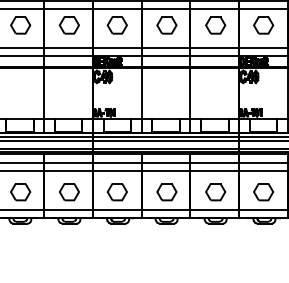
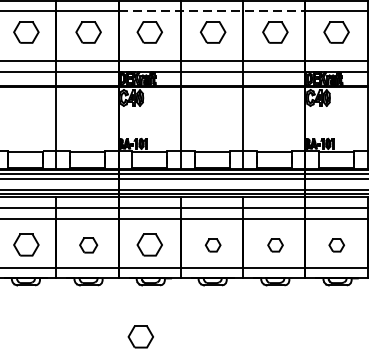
line: (166, 8) -> (212, 10), solid -> dashed
part: (69, 192) -> (88, 245), size x0.7
part: (166, 192) -> (212, 245), size x0.6
part: (215, 192) -> (275, 245), size x0.6
part: (263, 192) -> (336, 245), size x0.6
part: (109, 264) -> (139, 337), added

